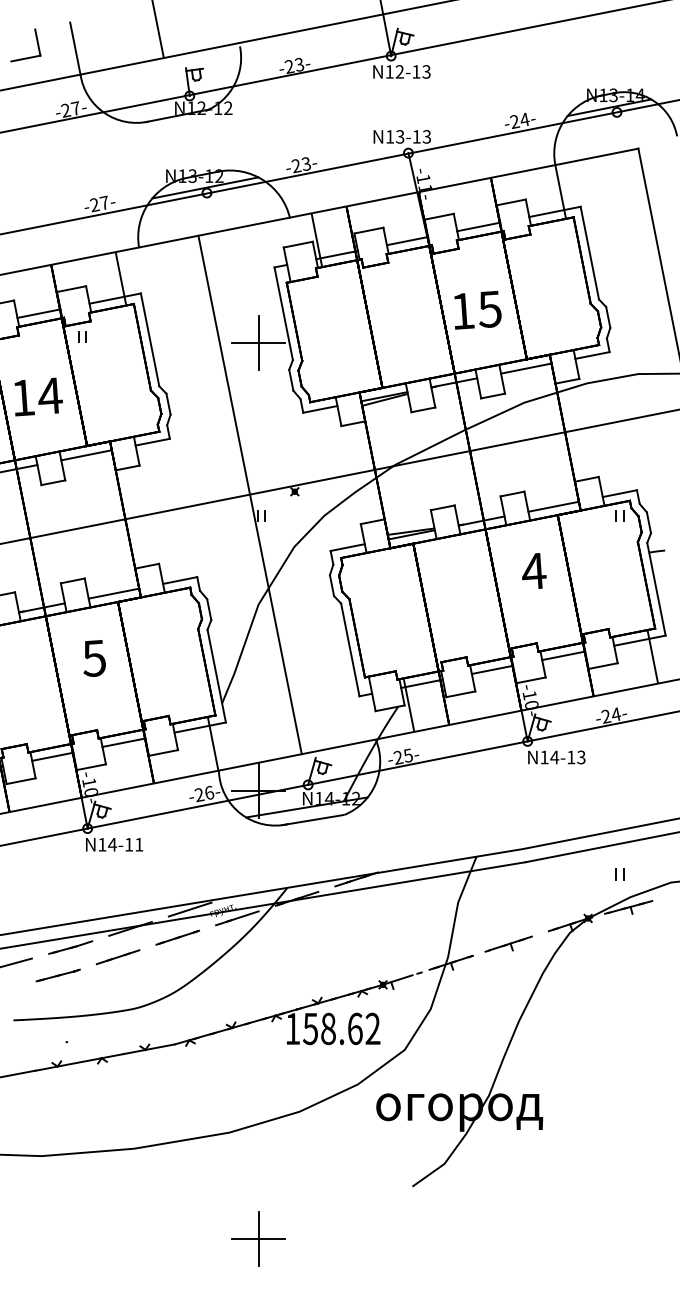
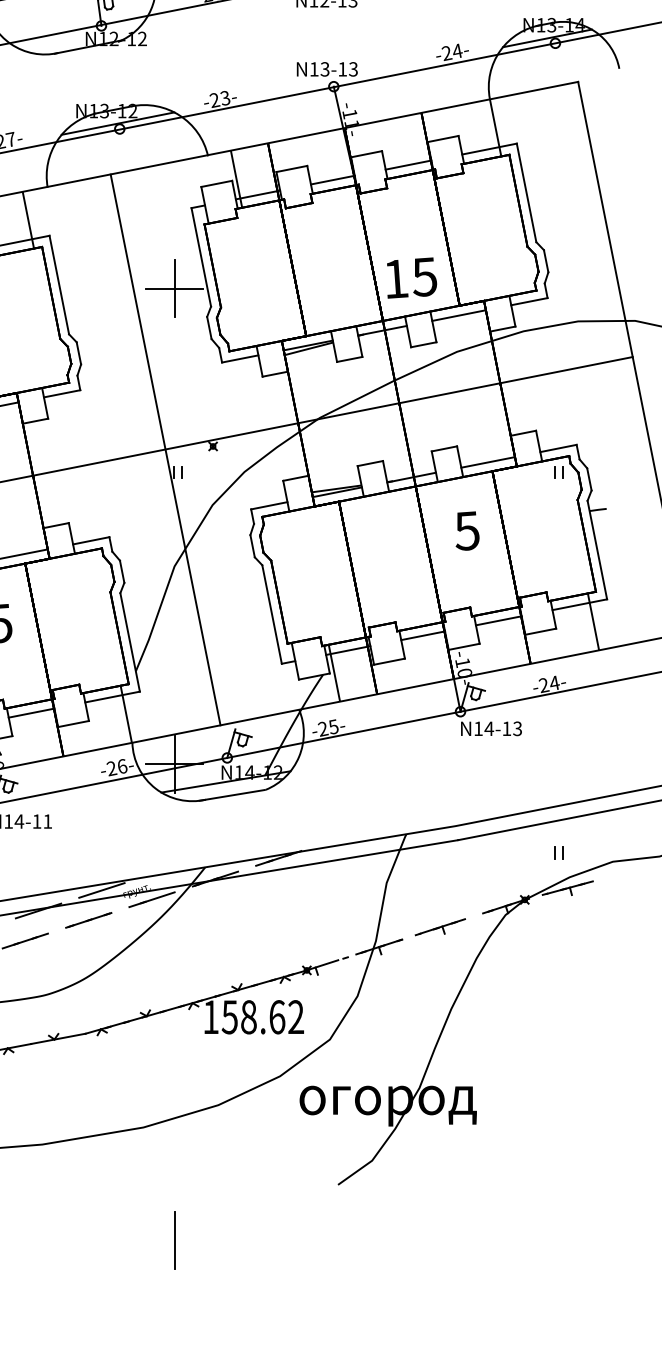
text: (477, 310) -> (411, 278), moved
text: (534, 570) -> (467, 530), 4 -> 5
line: (258, 1238) -> (174, 1239), removed

